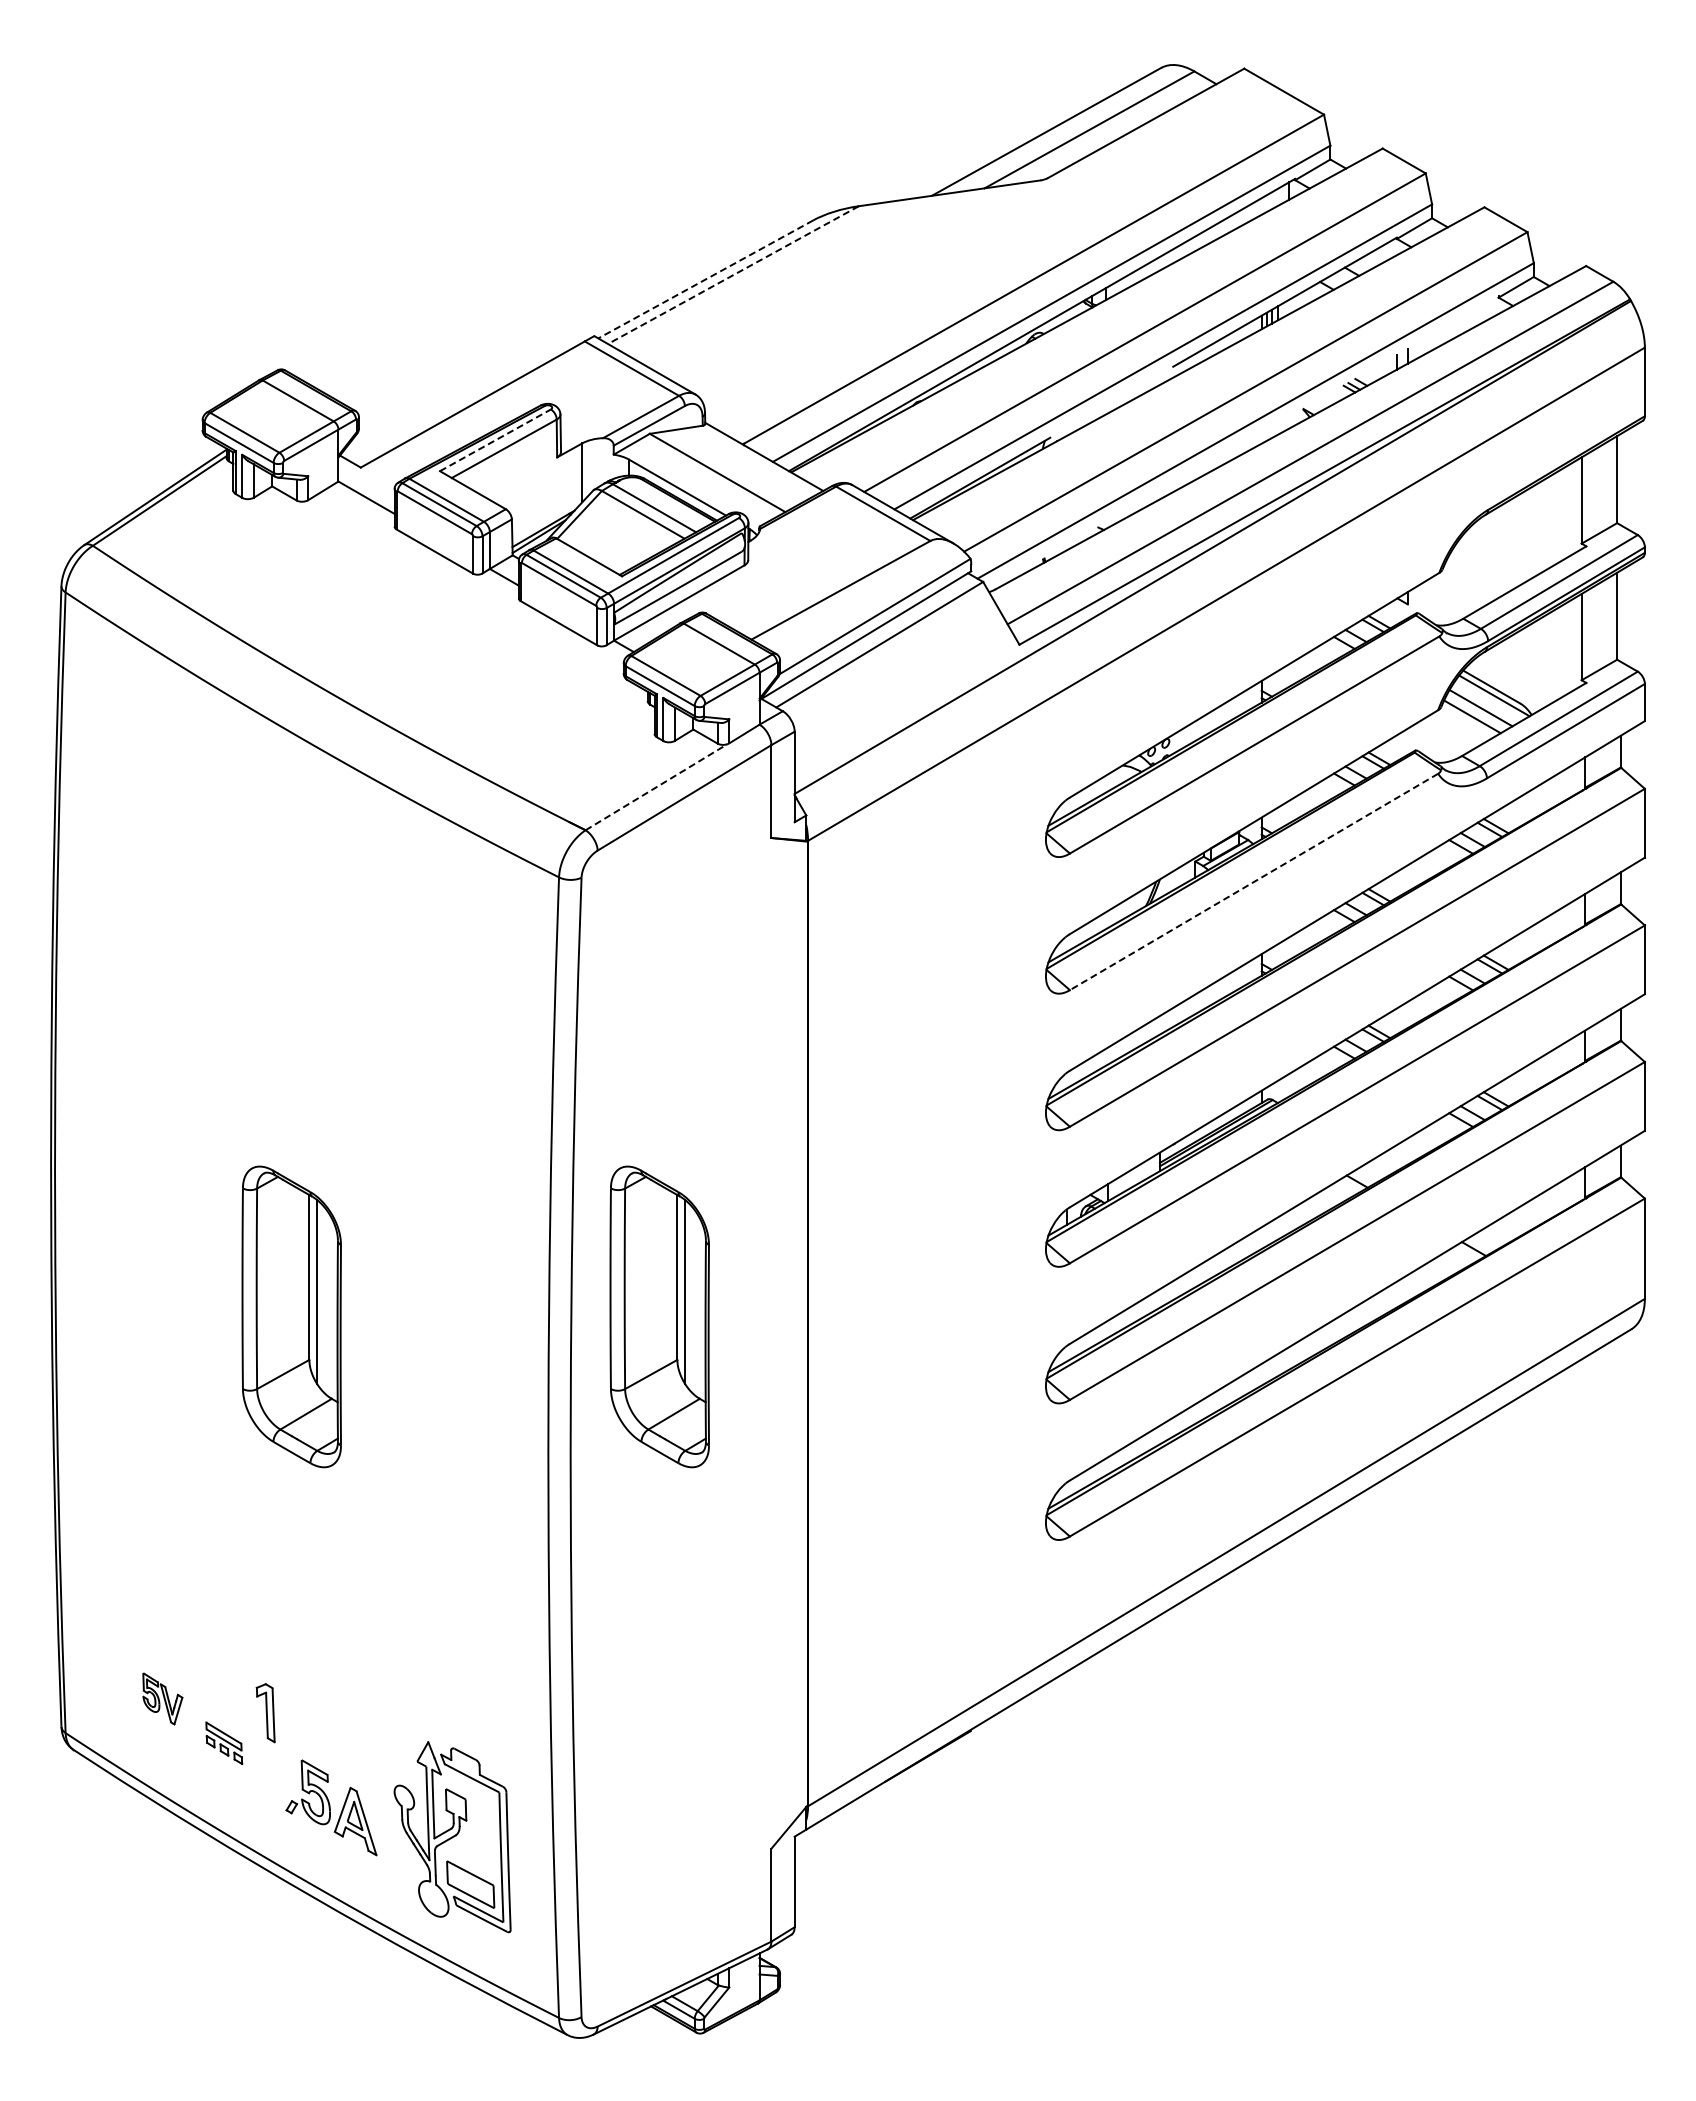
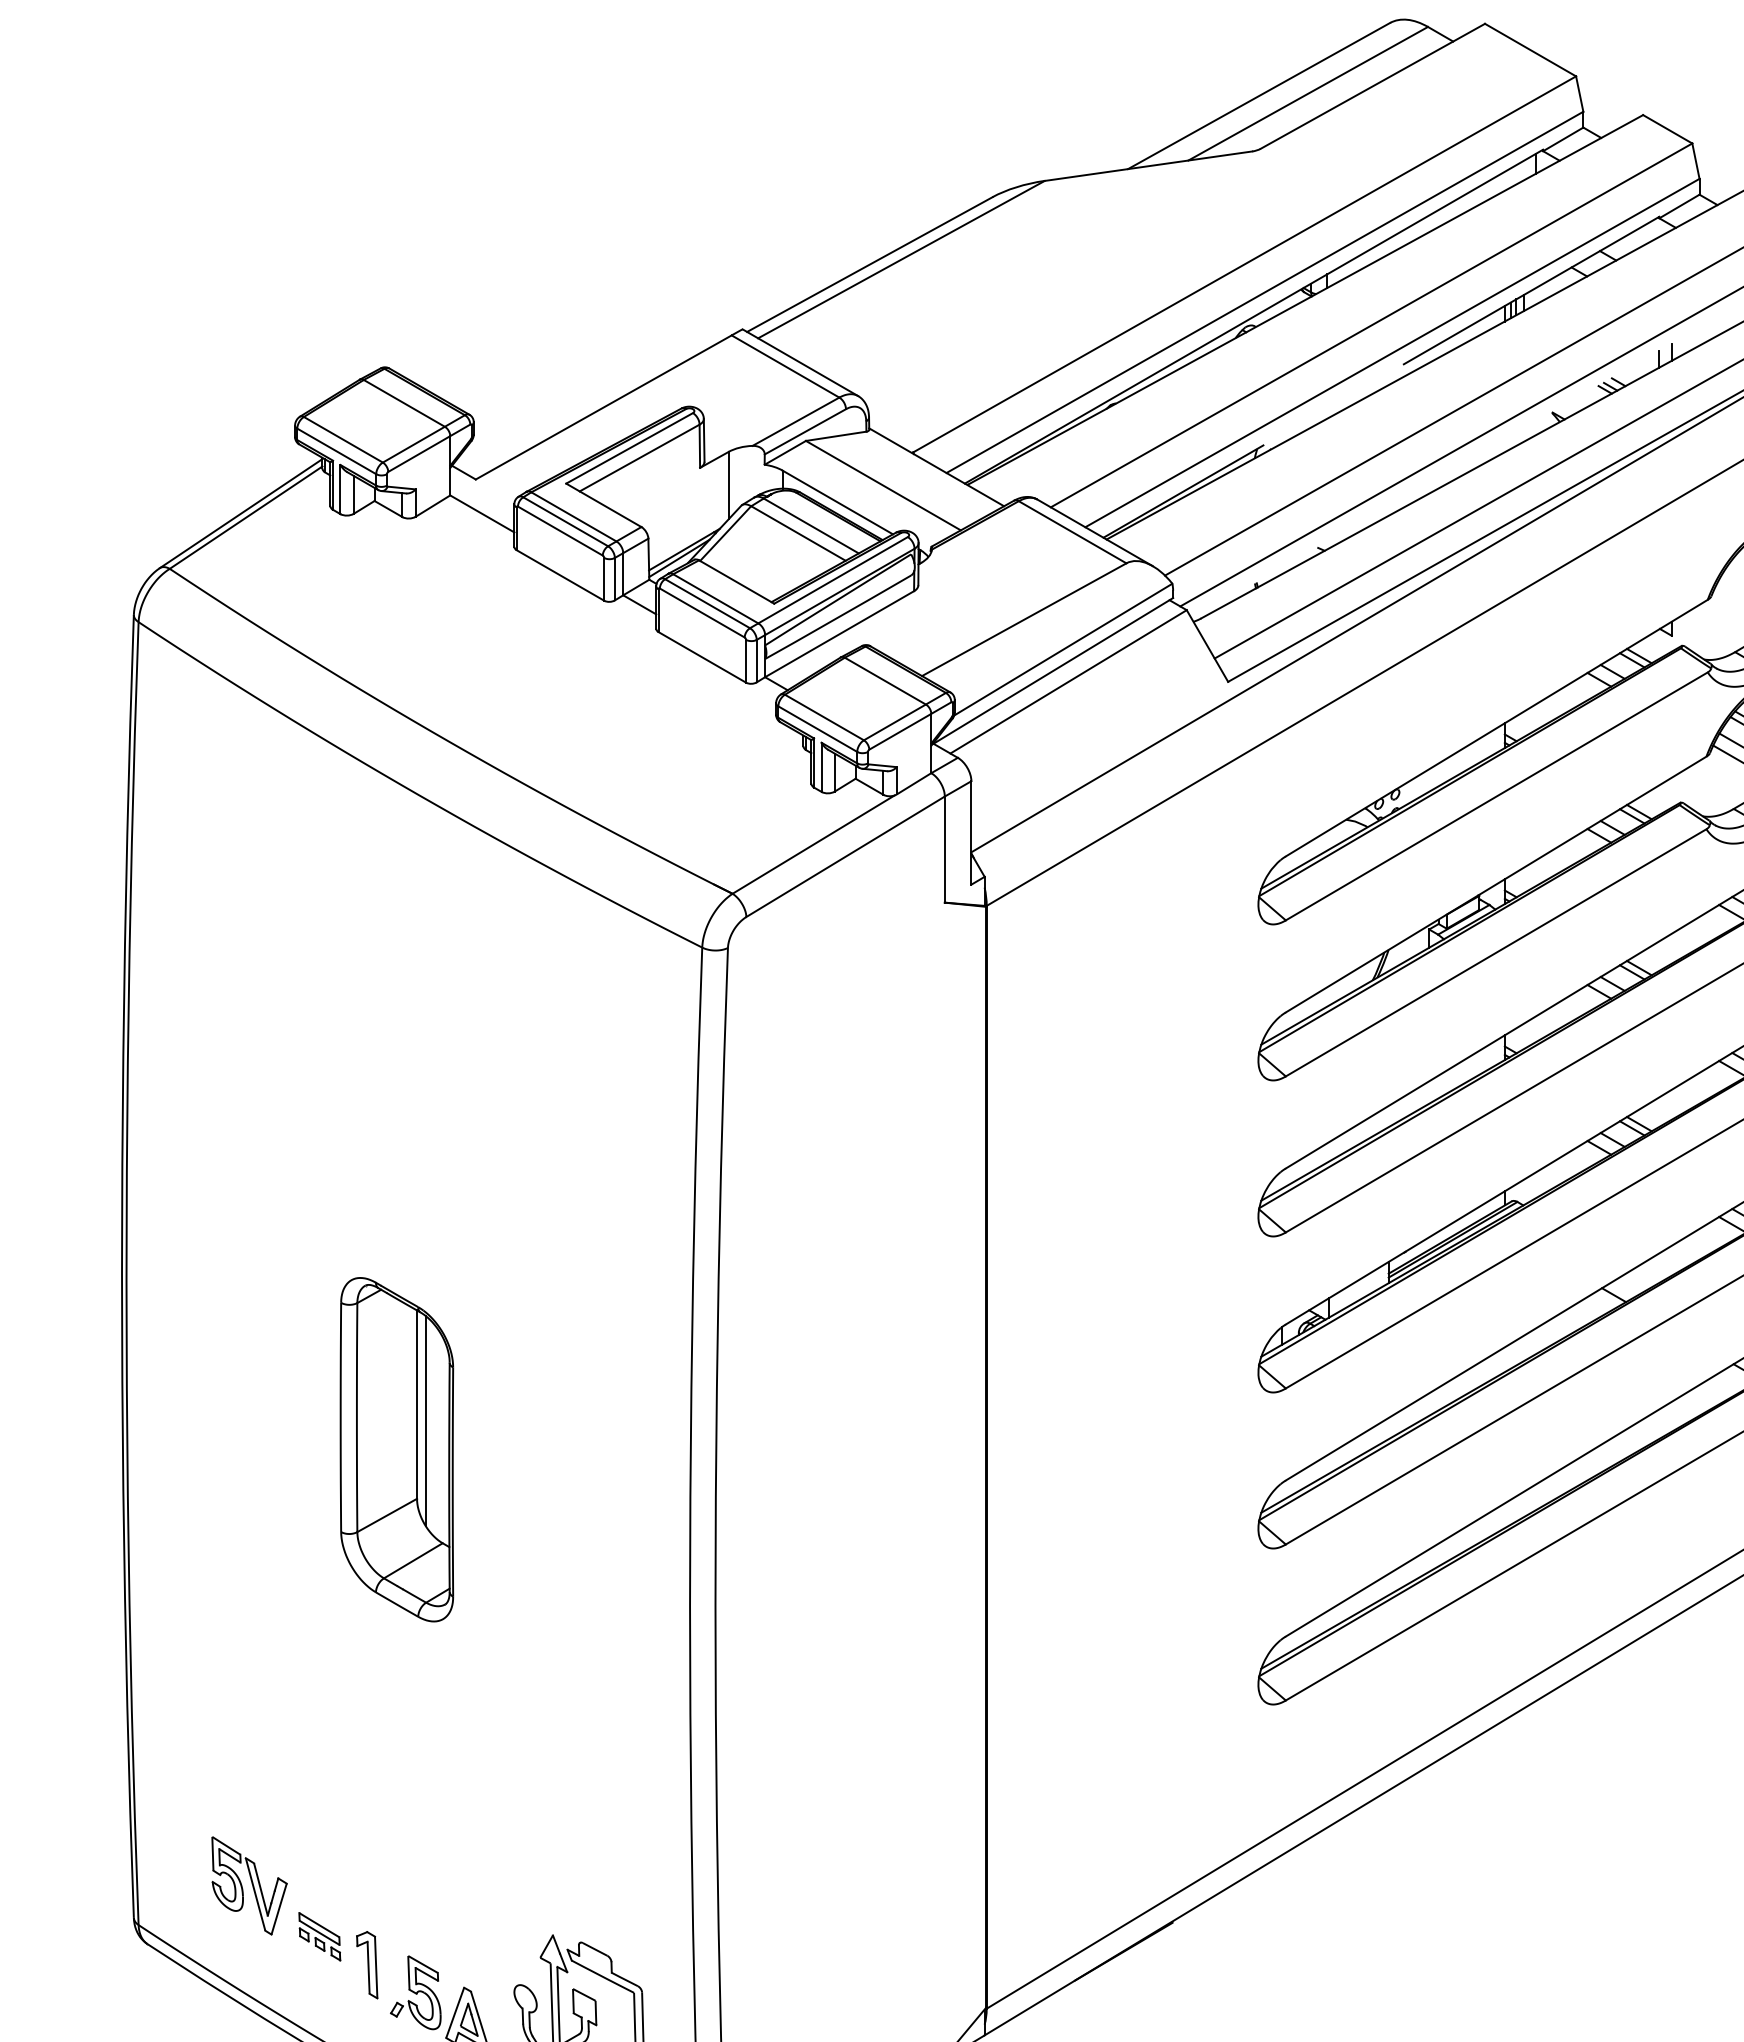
line: (732, 275) -> (900, 260), dashed -> solid
line: (705, 279) -> (869, 264), dashed -> solid
line: (495, 440) -> (629, 448), dashed -> solid
line: (656, 787) -> (813, 844), dashed -> solid
line: (1254, 881) -> (1496, 952), dashed -> solid
part: (659, 1316) -> (816, 1449), removed
part: (162, 1698) -> (249, 1885), size x1.67
part: (265, 1713) -> (366, 1965), moved

